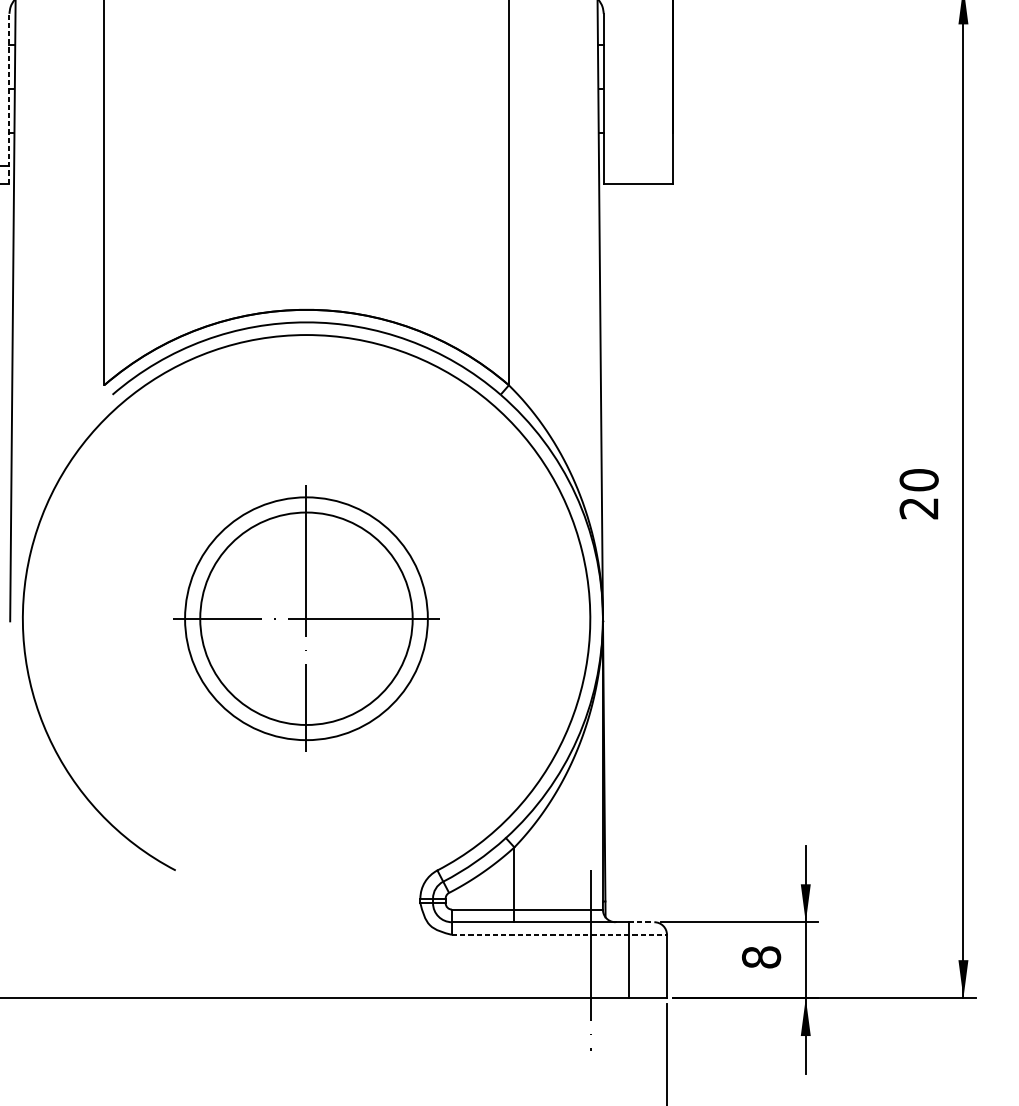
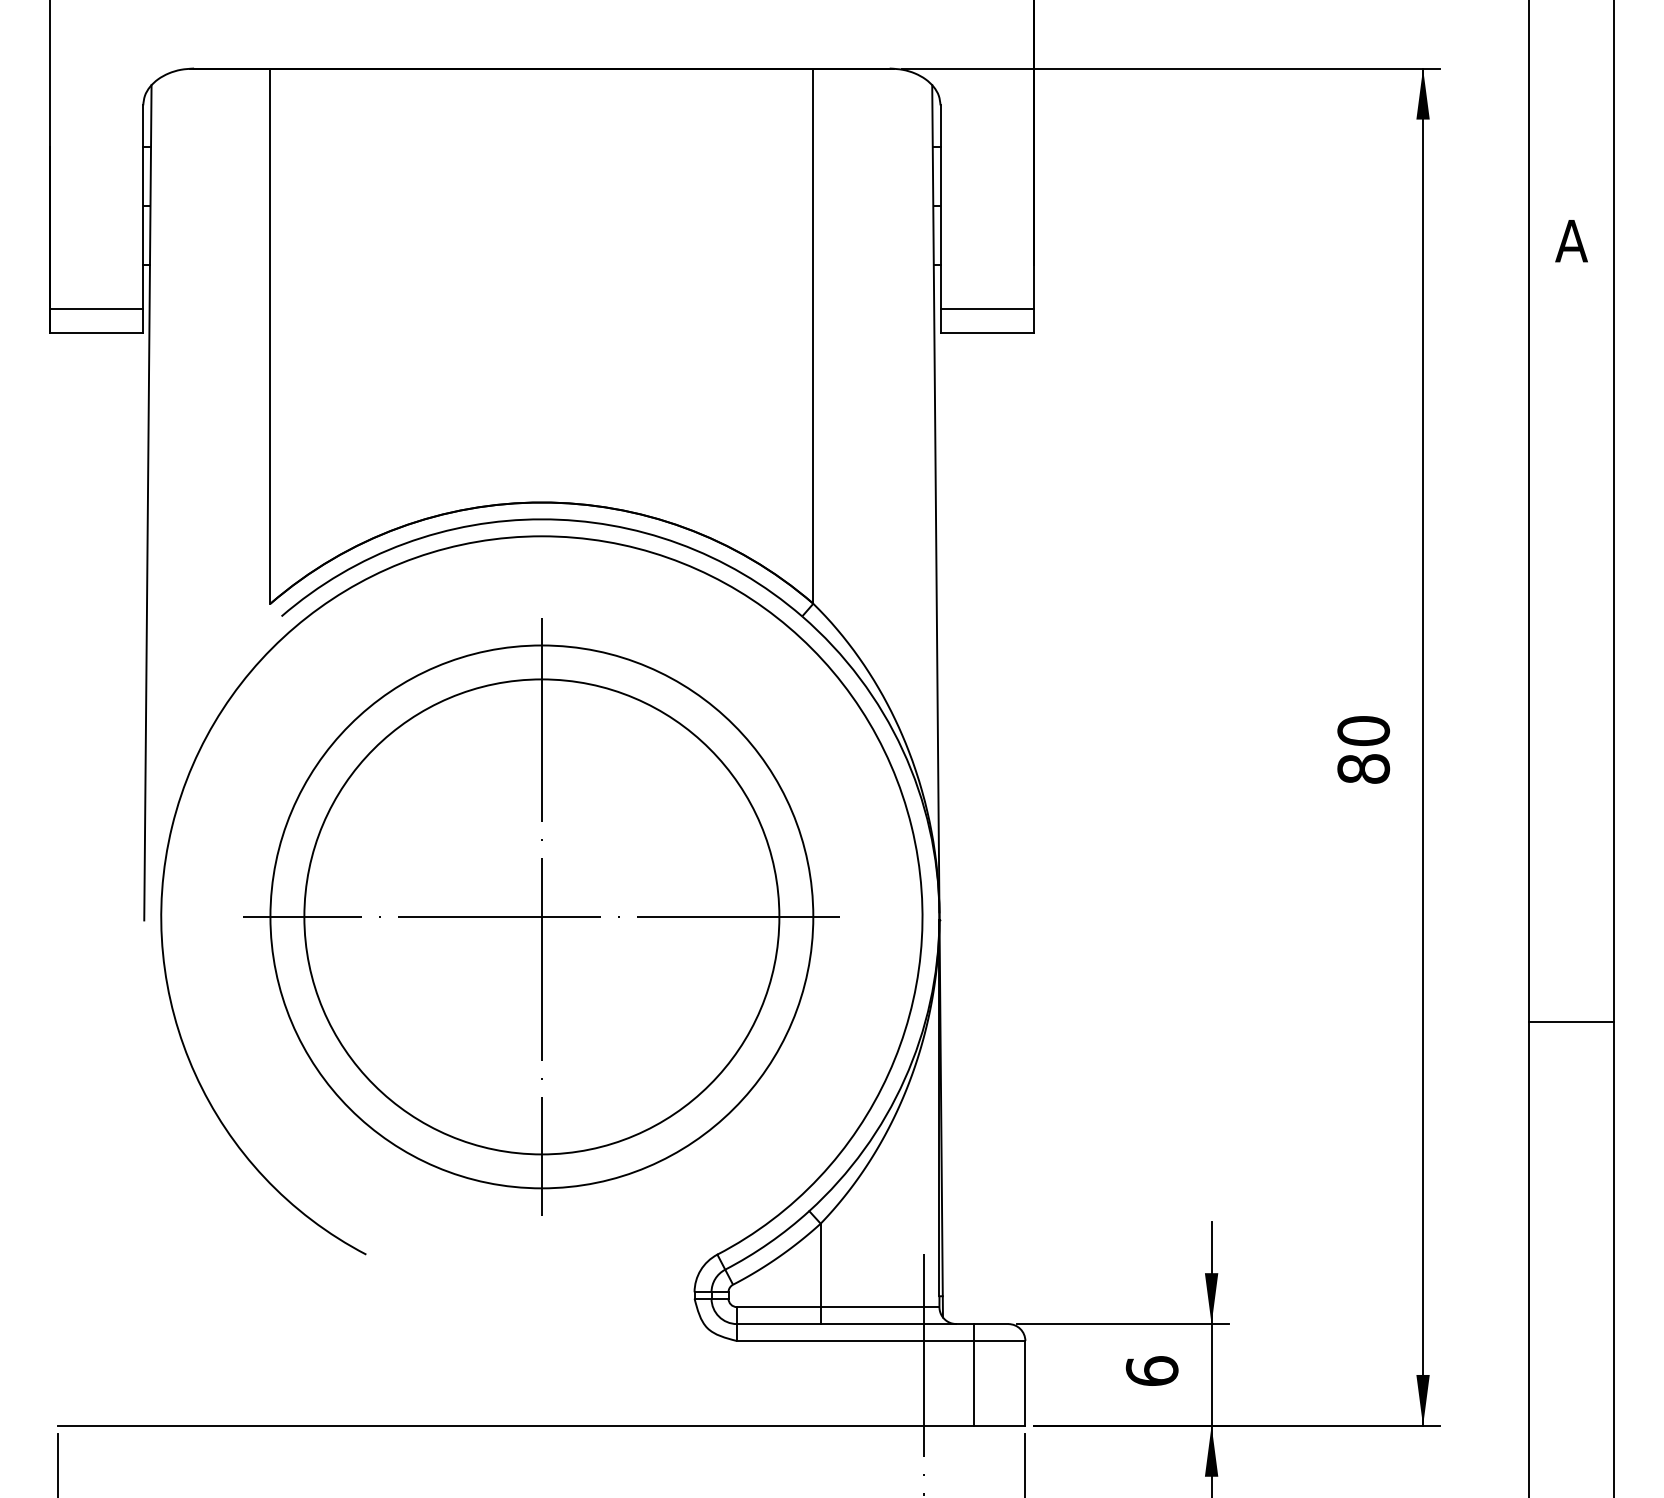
line: (9, 98) -> (143, 219), dashed -> solid
line: (638, 165) -> (986, 309), added
text: (919, 508) -> (1363, 768), 20 -> 80
part: (306, 618) -> (541, 916), size x1.67
line: (641, 922) -> (991, 1324), dashed -> solid
line: (559, 935) -> (881, 1341), dashed -> solid
text: (760, 957) -> (1151, 1371), 8 -> 6

